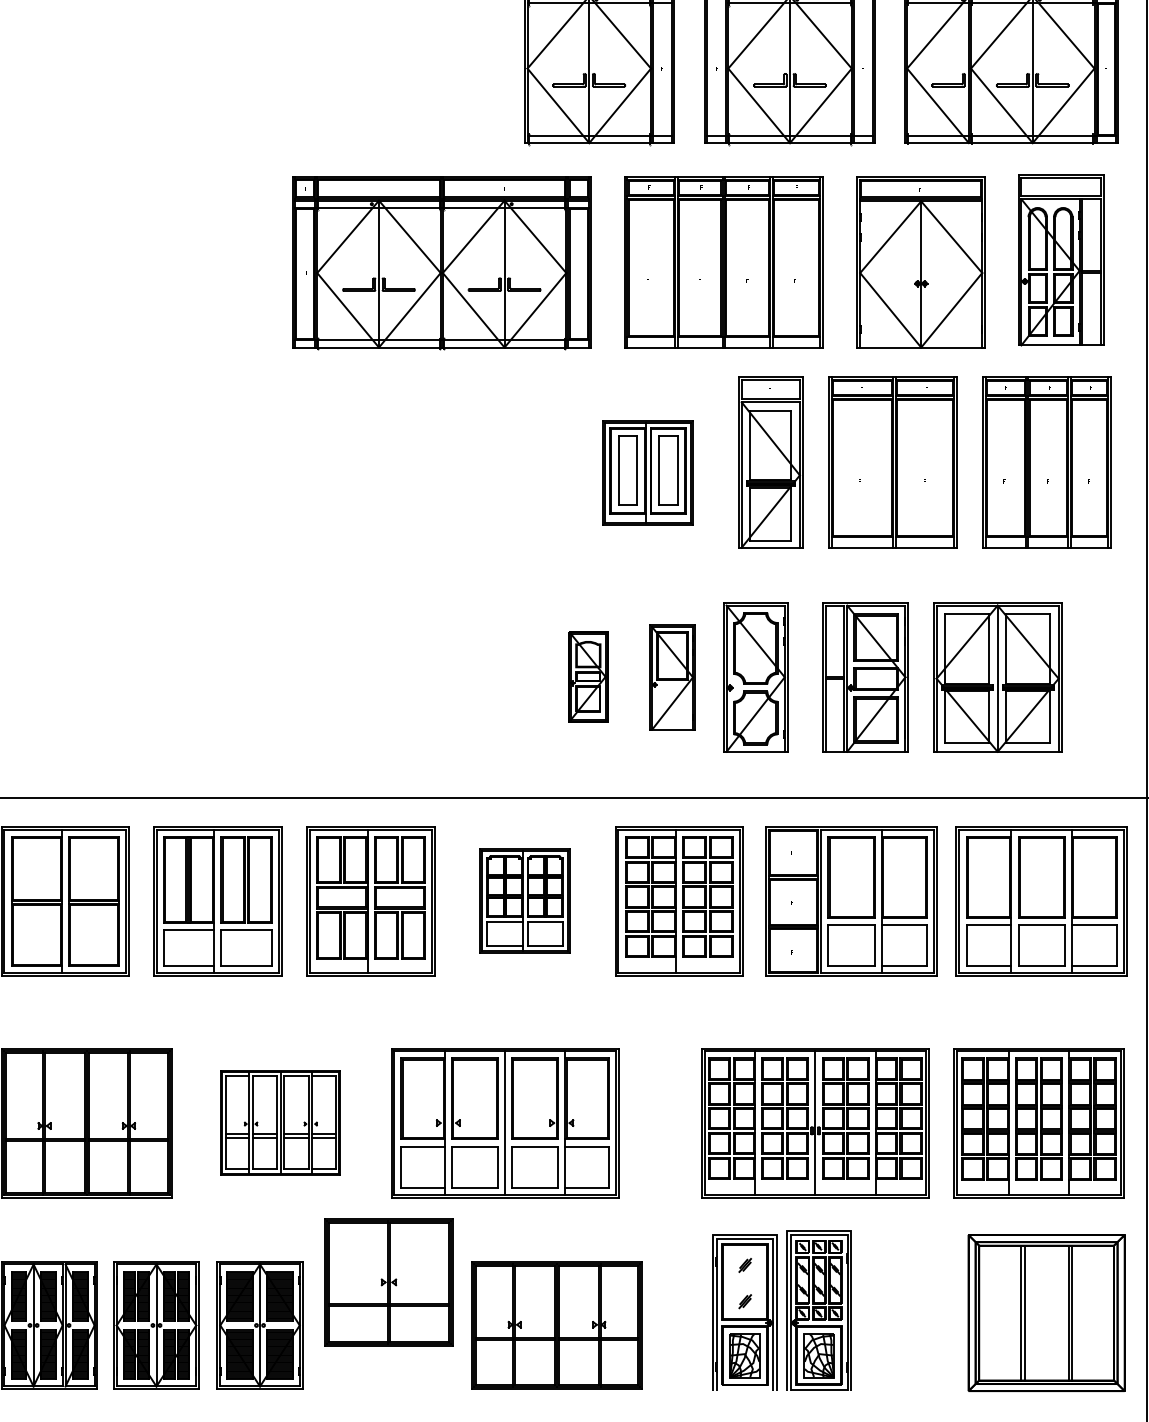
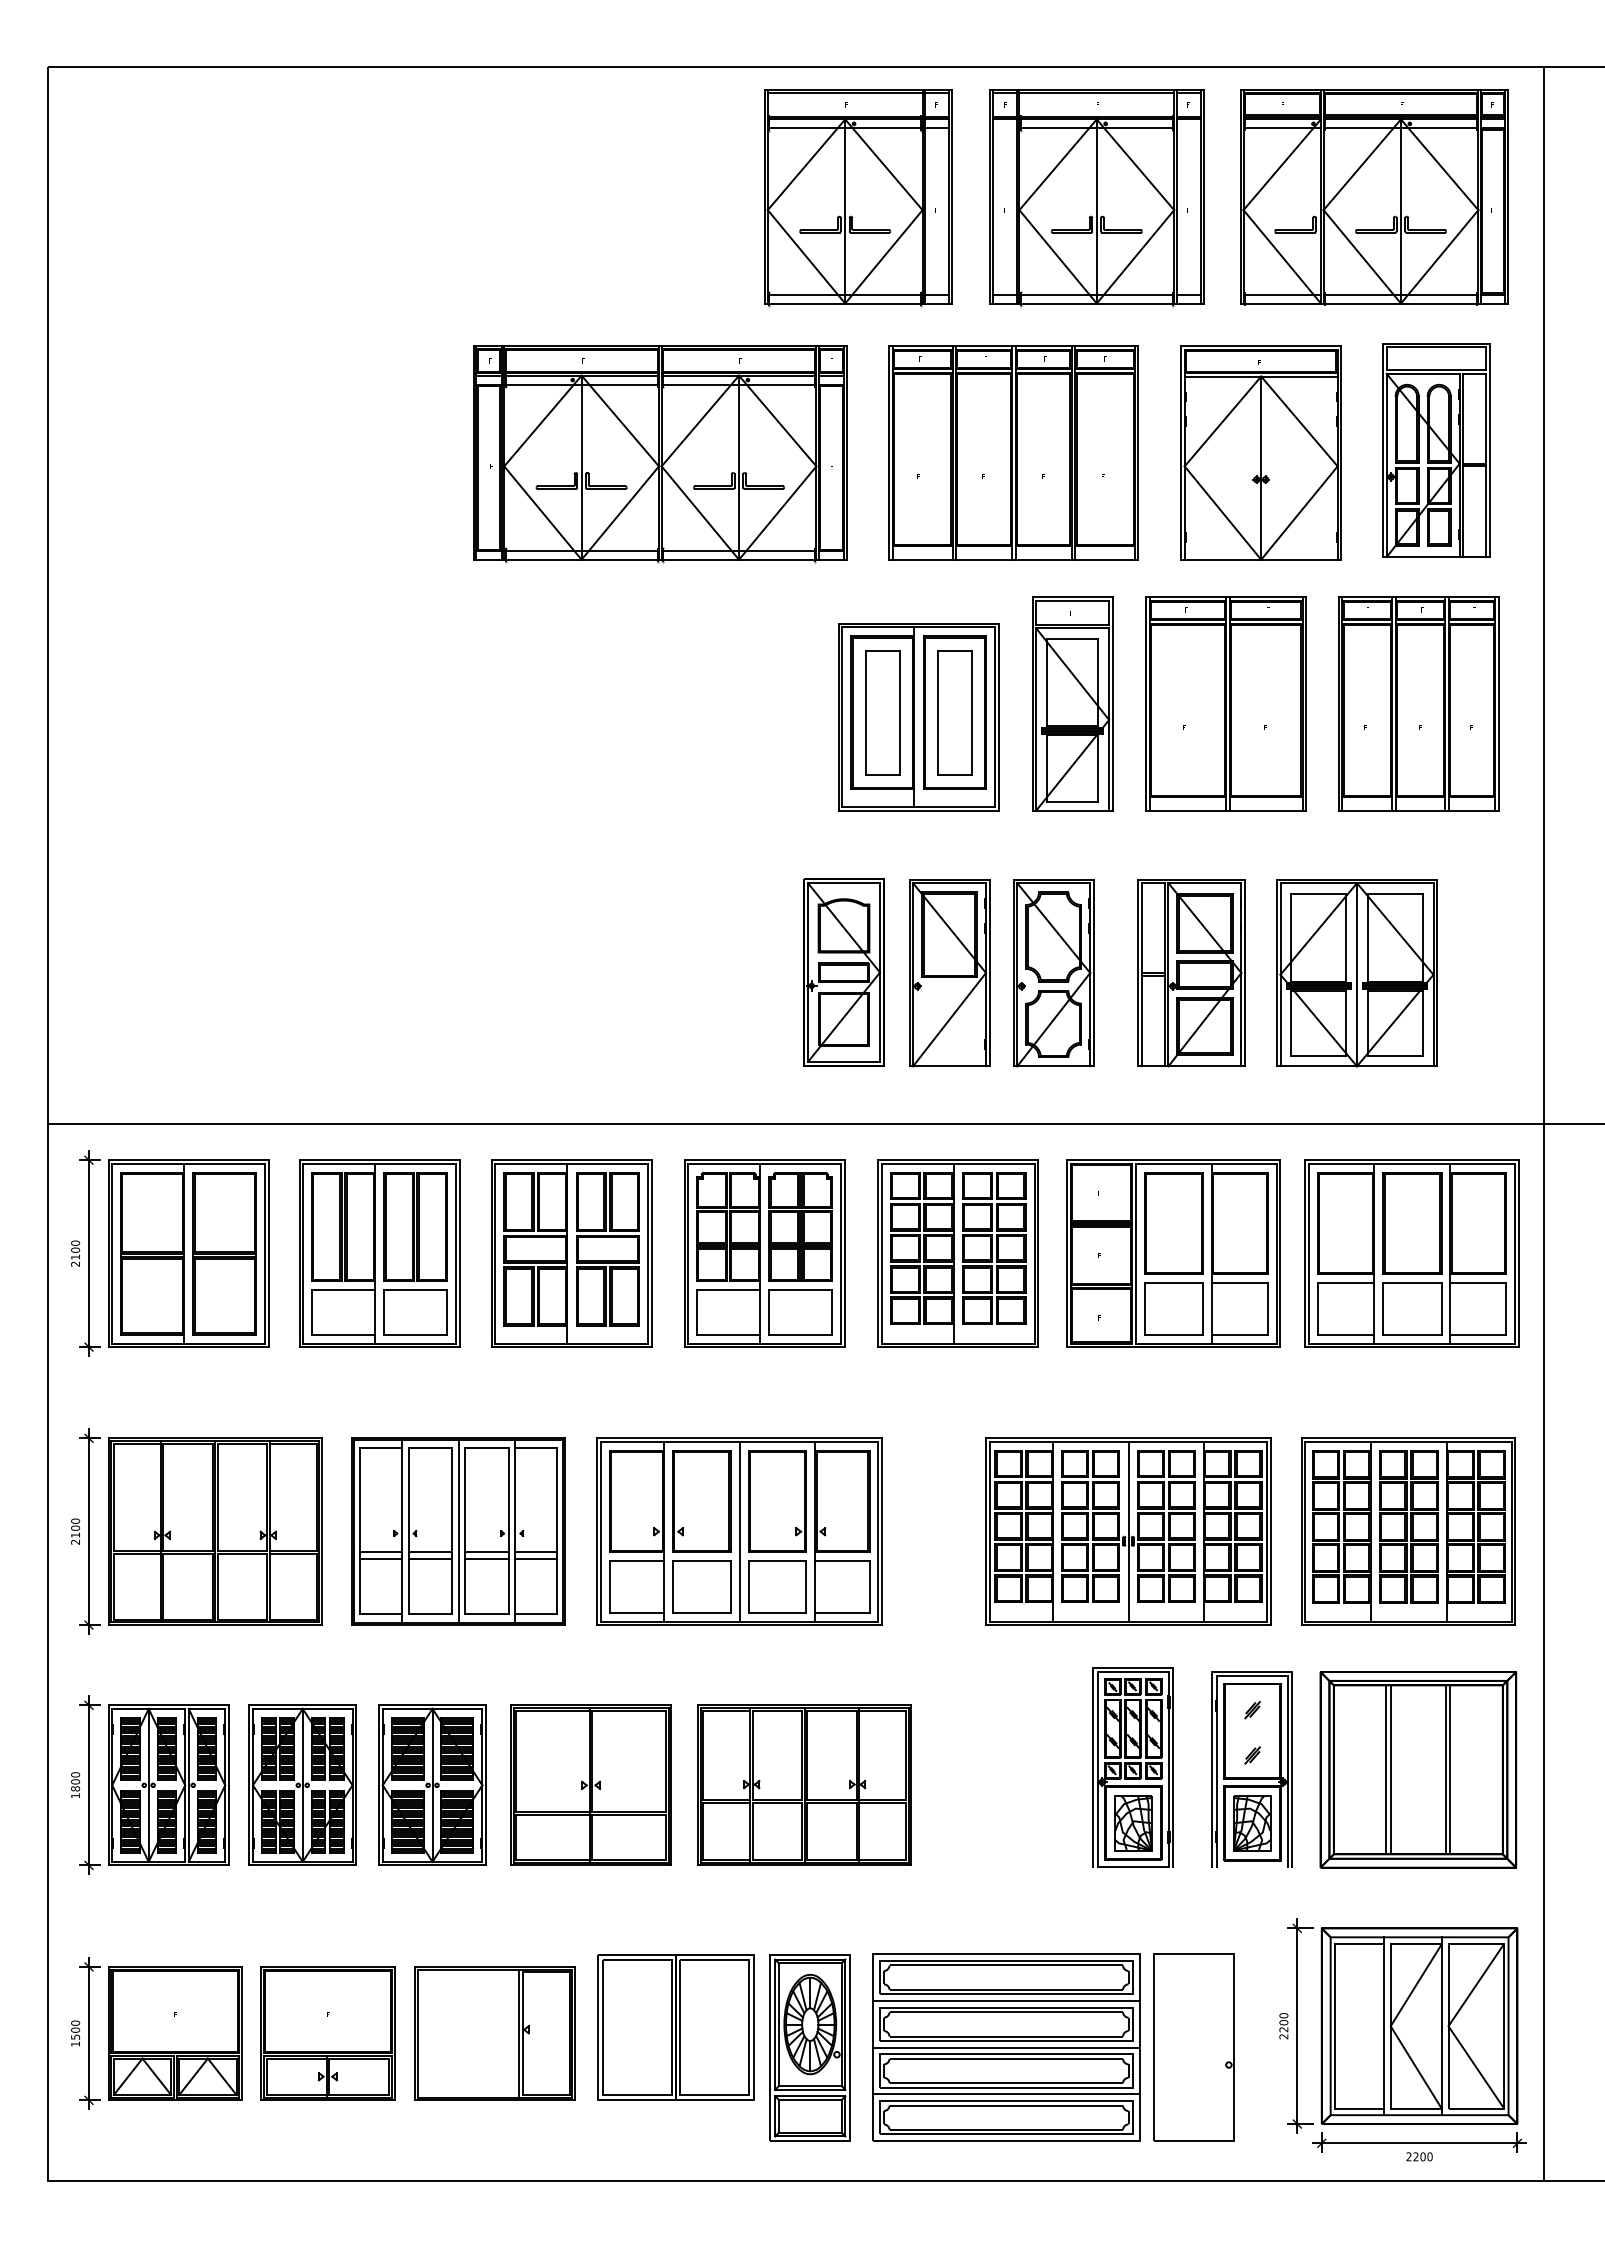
part: (647, 473) -> (918, 717), size x1.43
part: (587, 676) -> (843, 972), size x1.67
part: (672, 677) -> (949, 973), size x1.43
part: (524, 901) -> (764, 1253), size x1.43
part: (280, 1122) -> (458, 1531), size x1.43
part: (388, 1281) -> (590, 1784), moved
part: (744, 1312) -> (1251, 1769), moved

